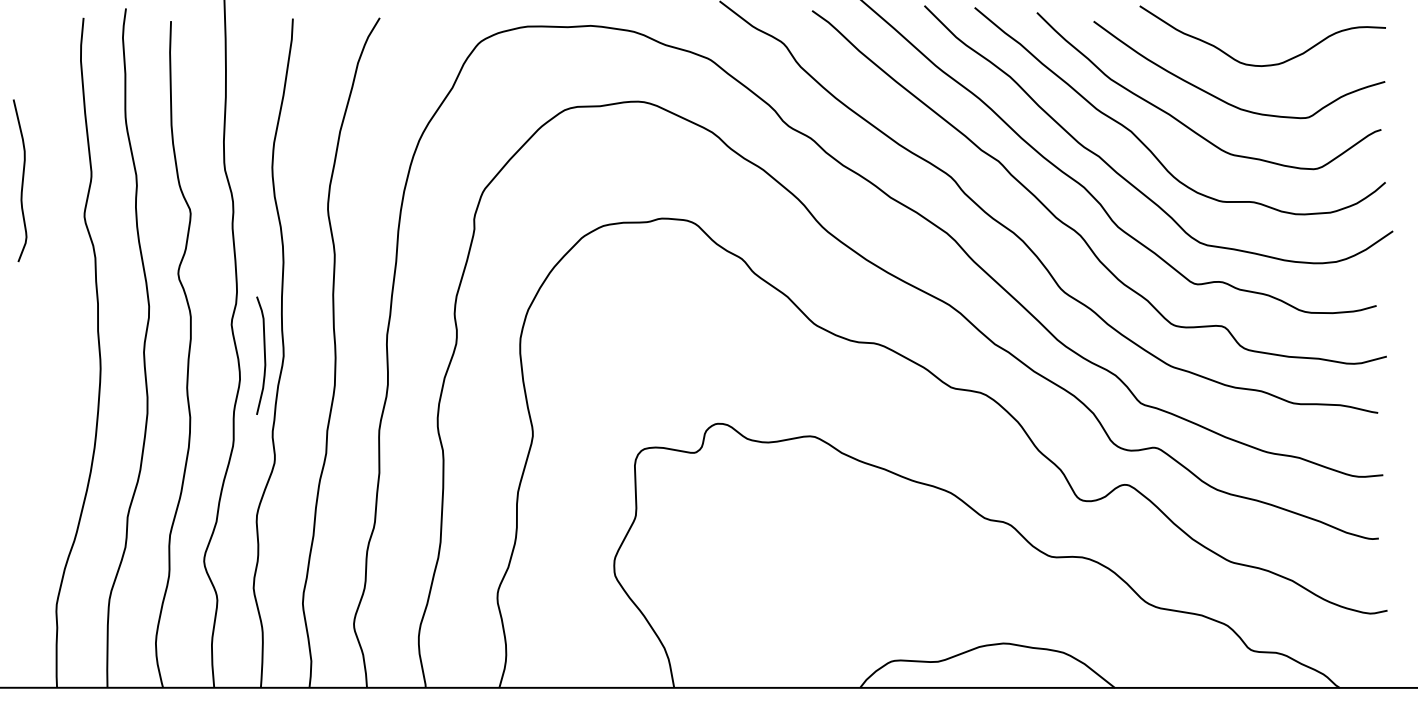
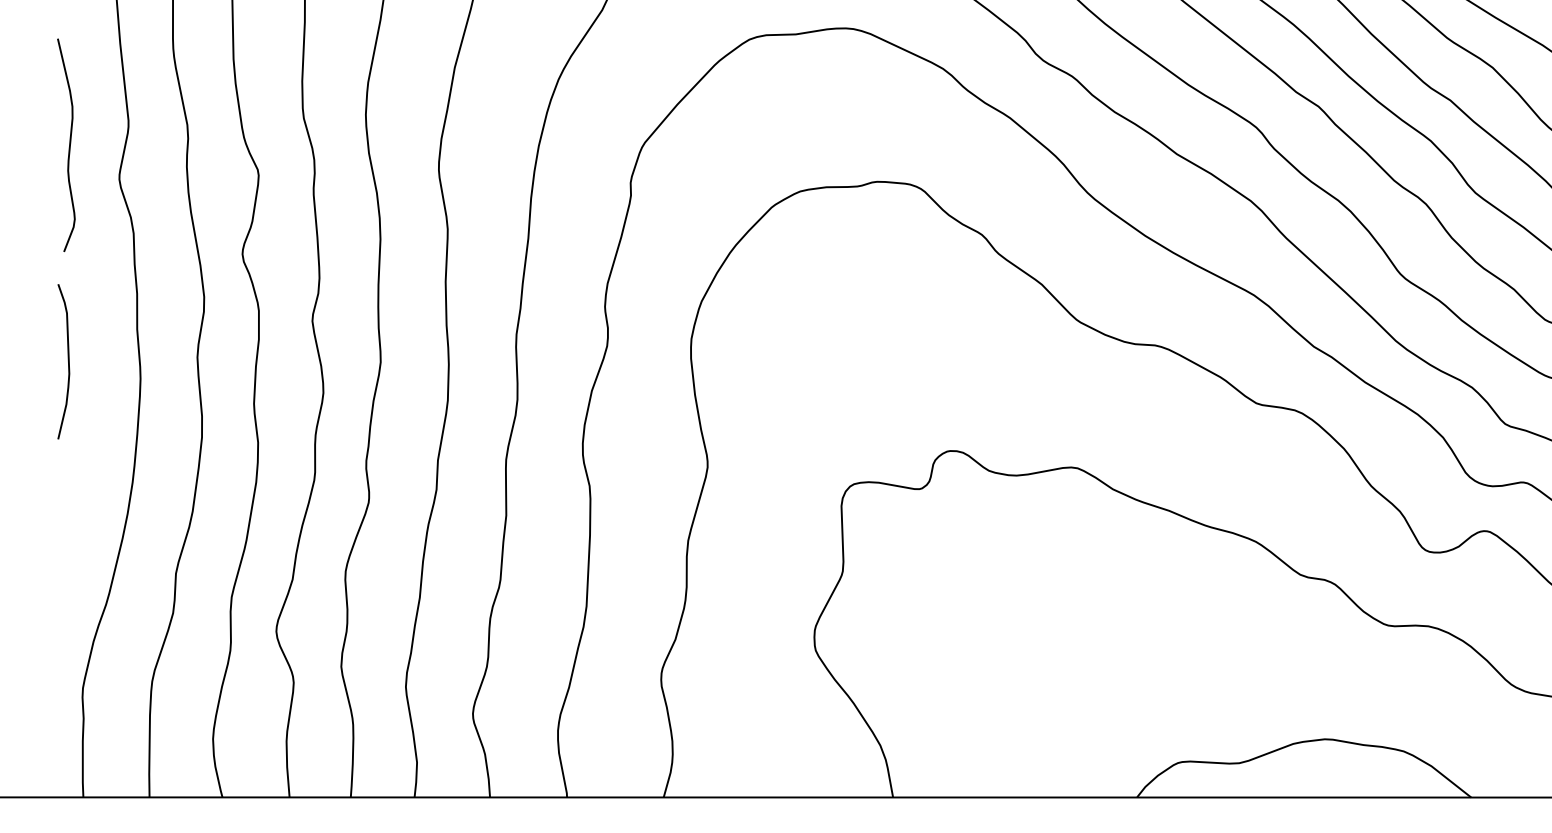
curve: (21, 181) -> (68, 146), moved
curve: (264, 355) -> (68, 361), moved

